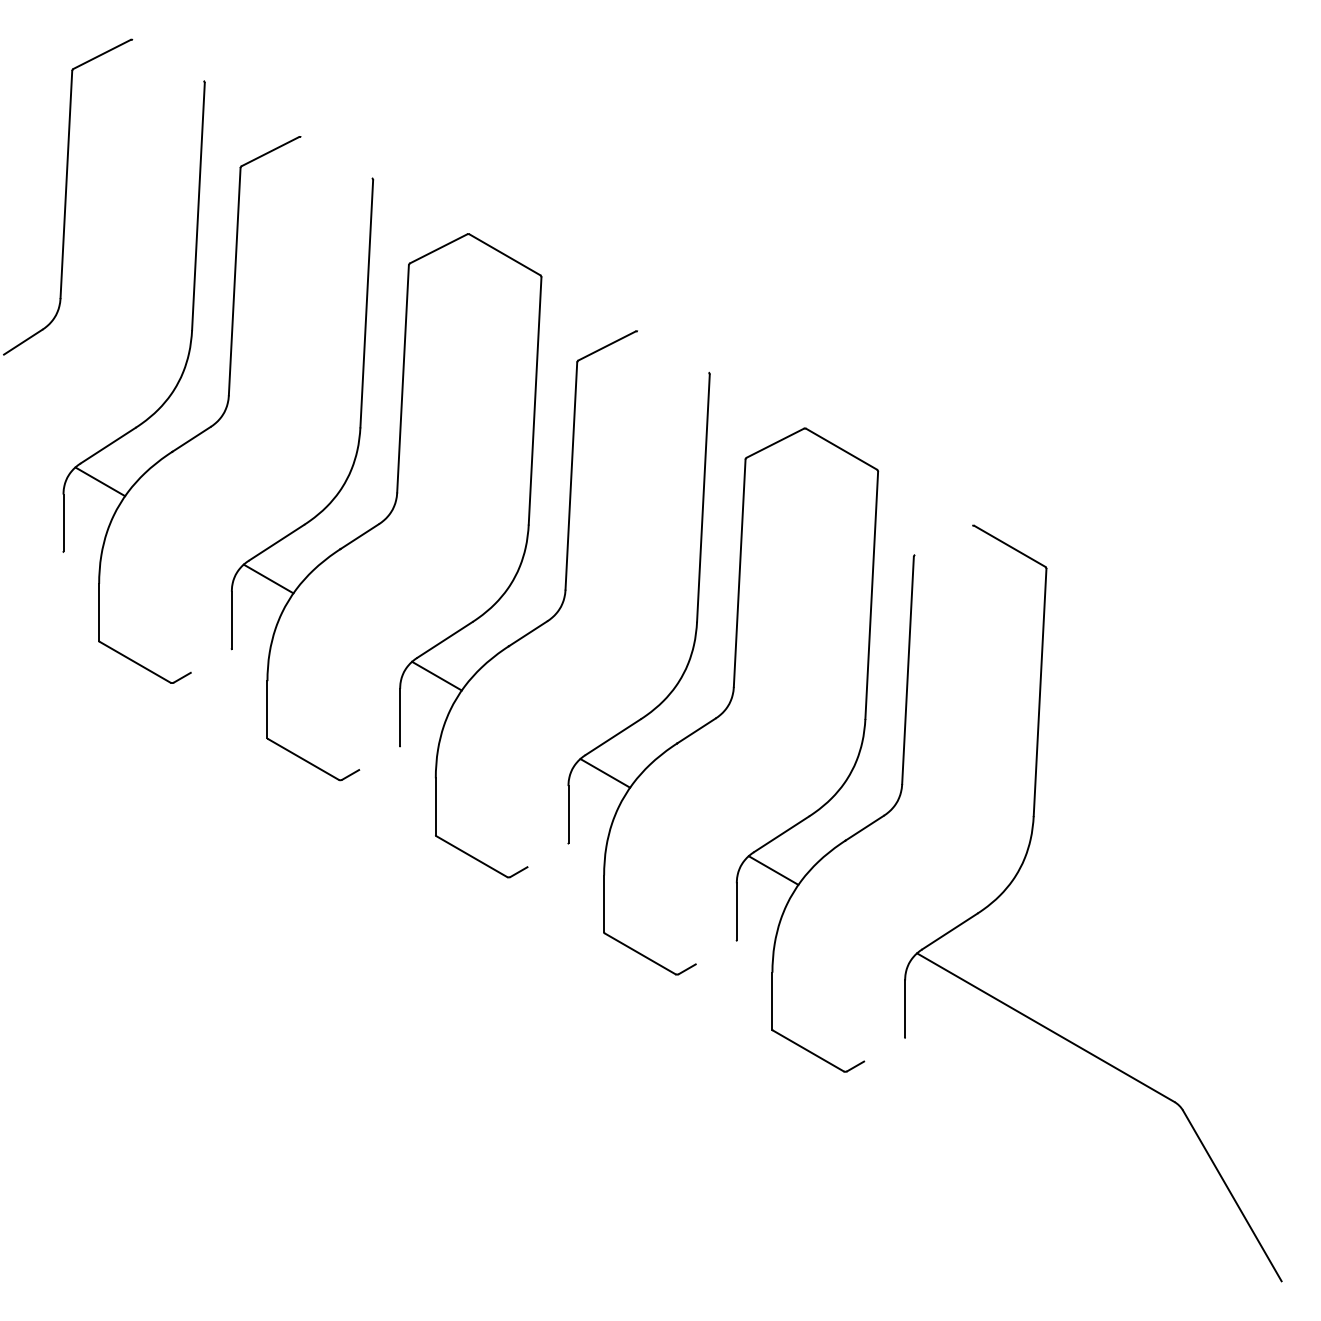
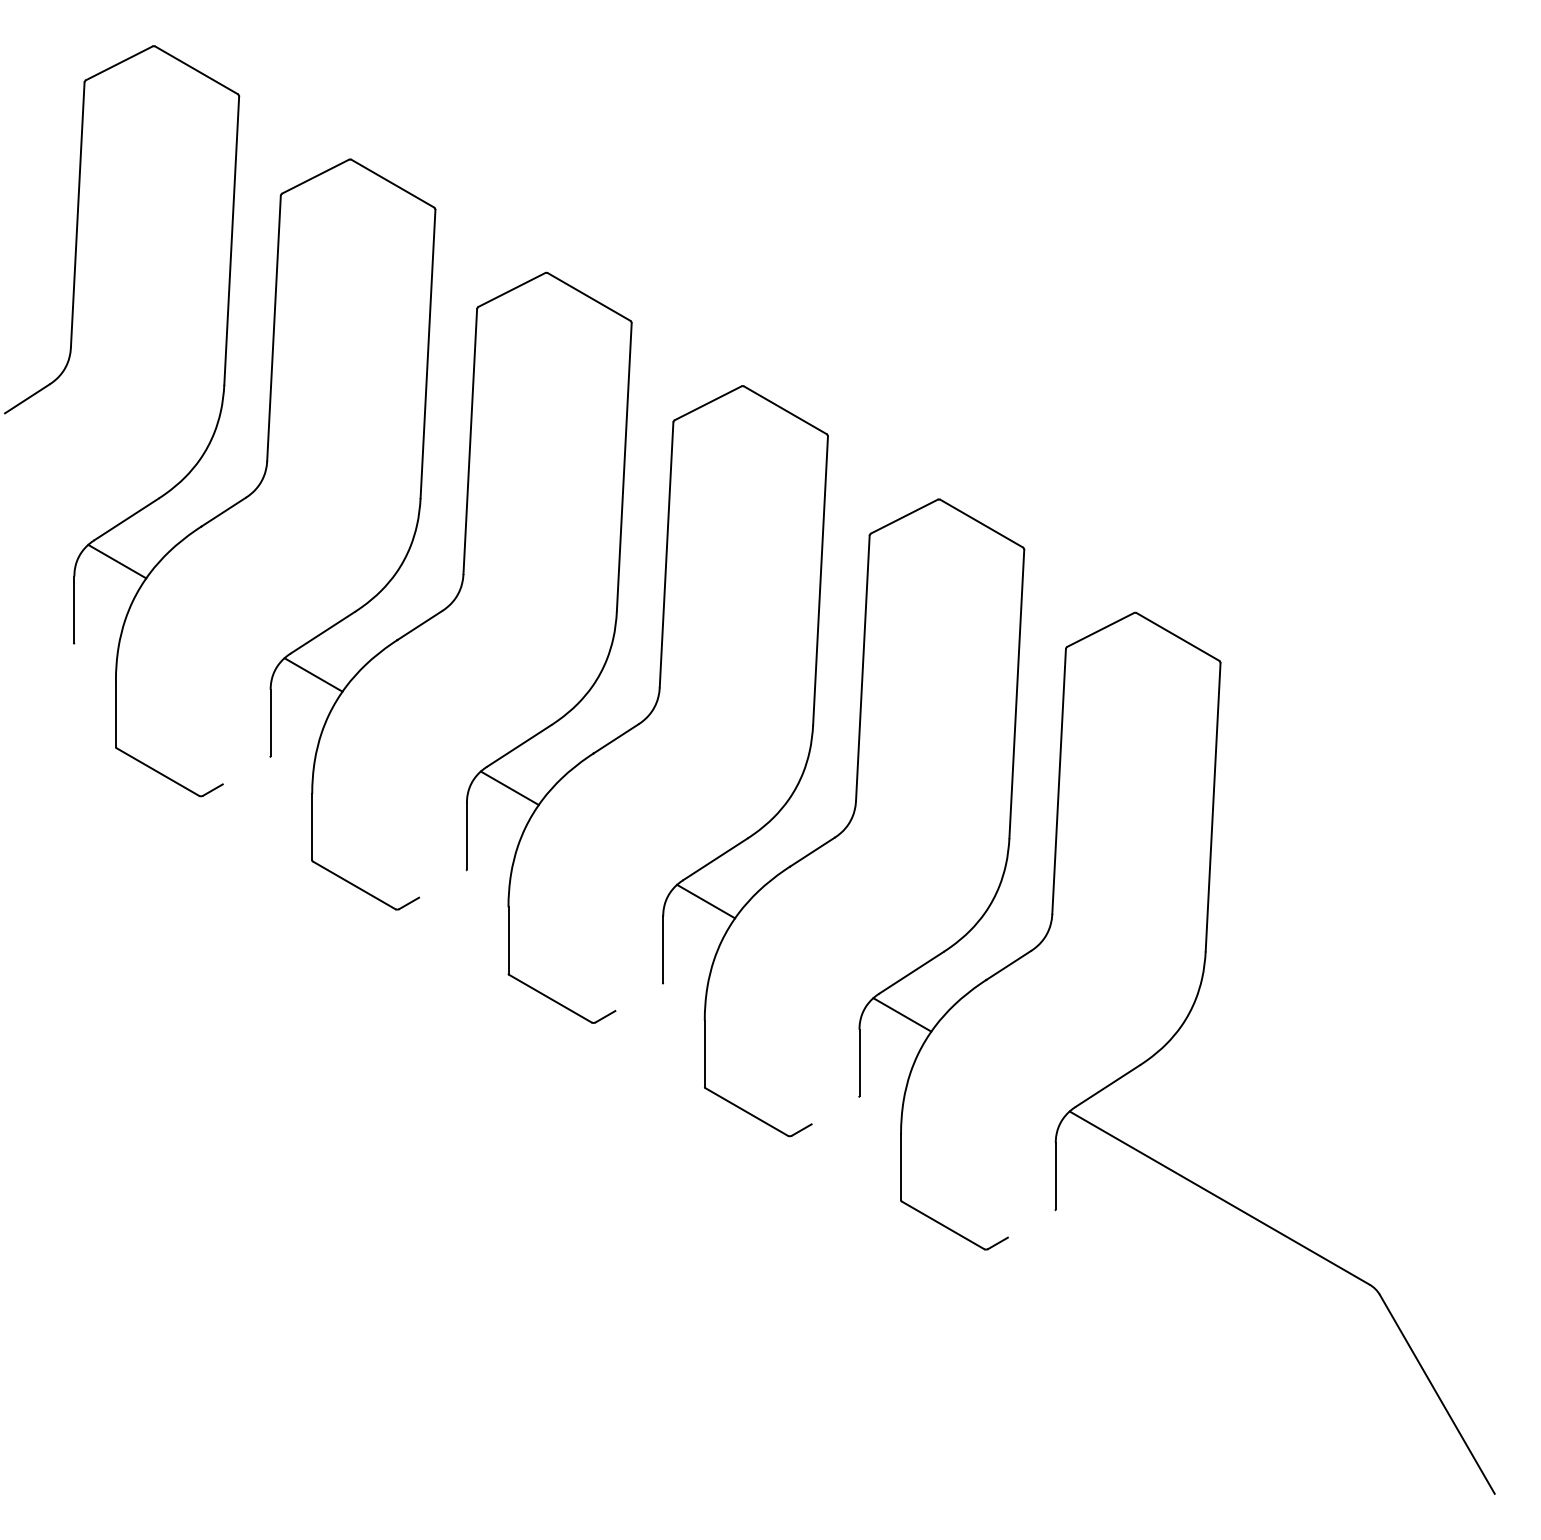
line: (168, 60) -> (196, 70), added
line: (336, 157) -> (392, 183), added
line: (673, 352) -> (785, 410), added
line: (943, 540) -> (1100, 629), added

